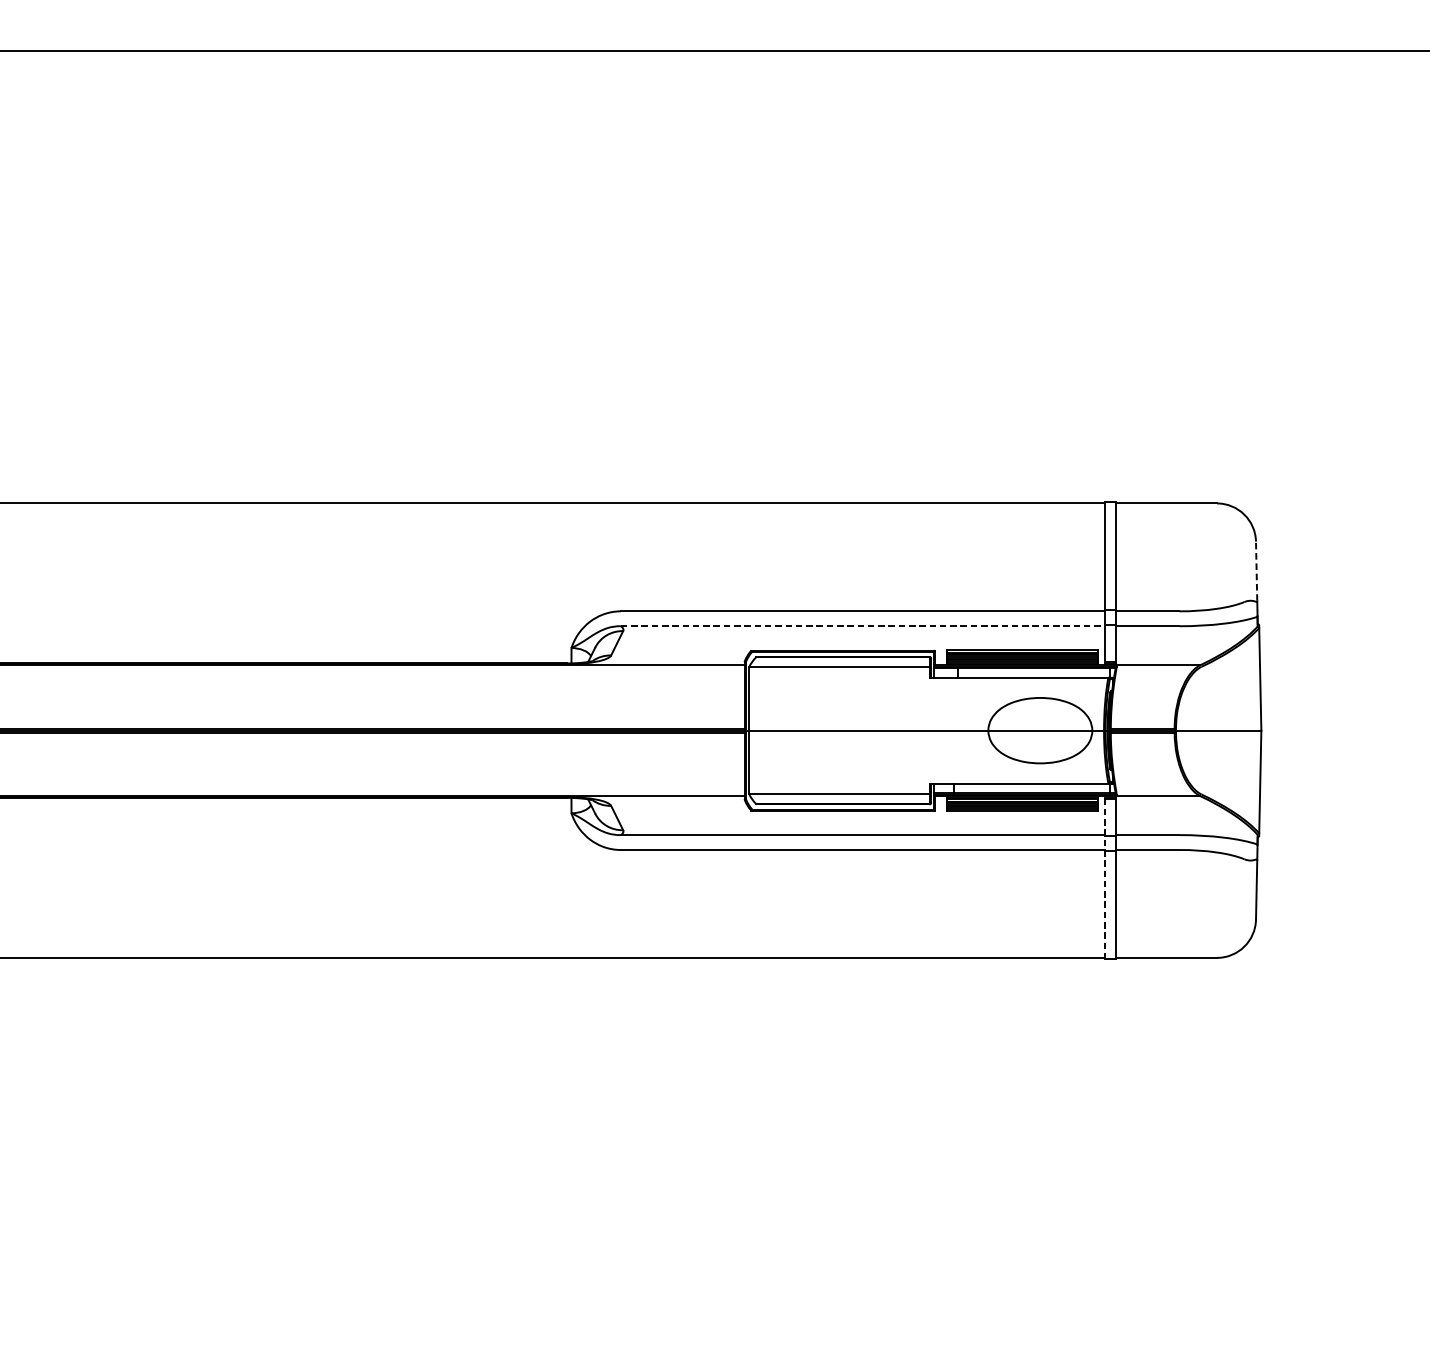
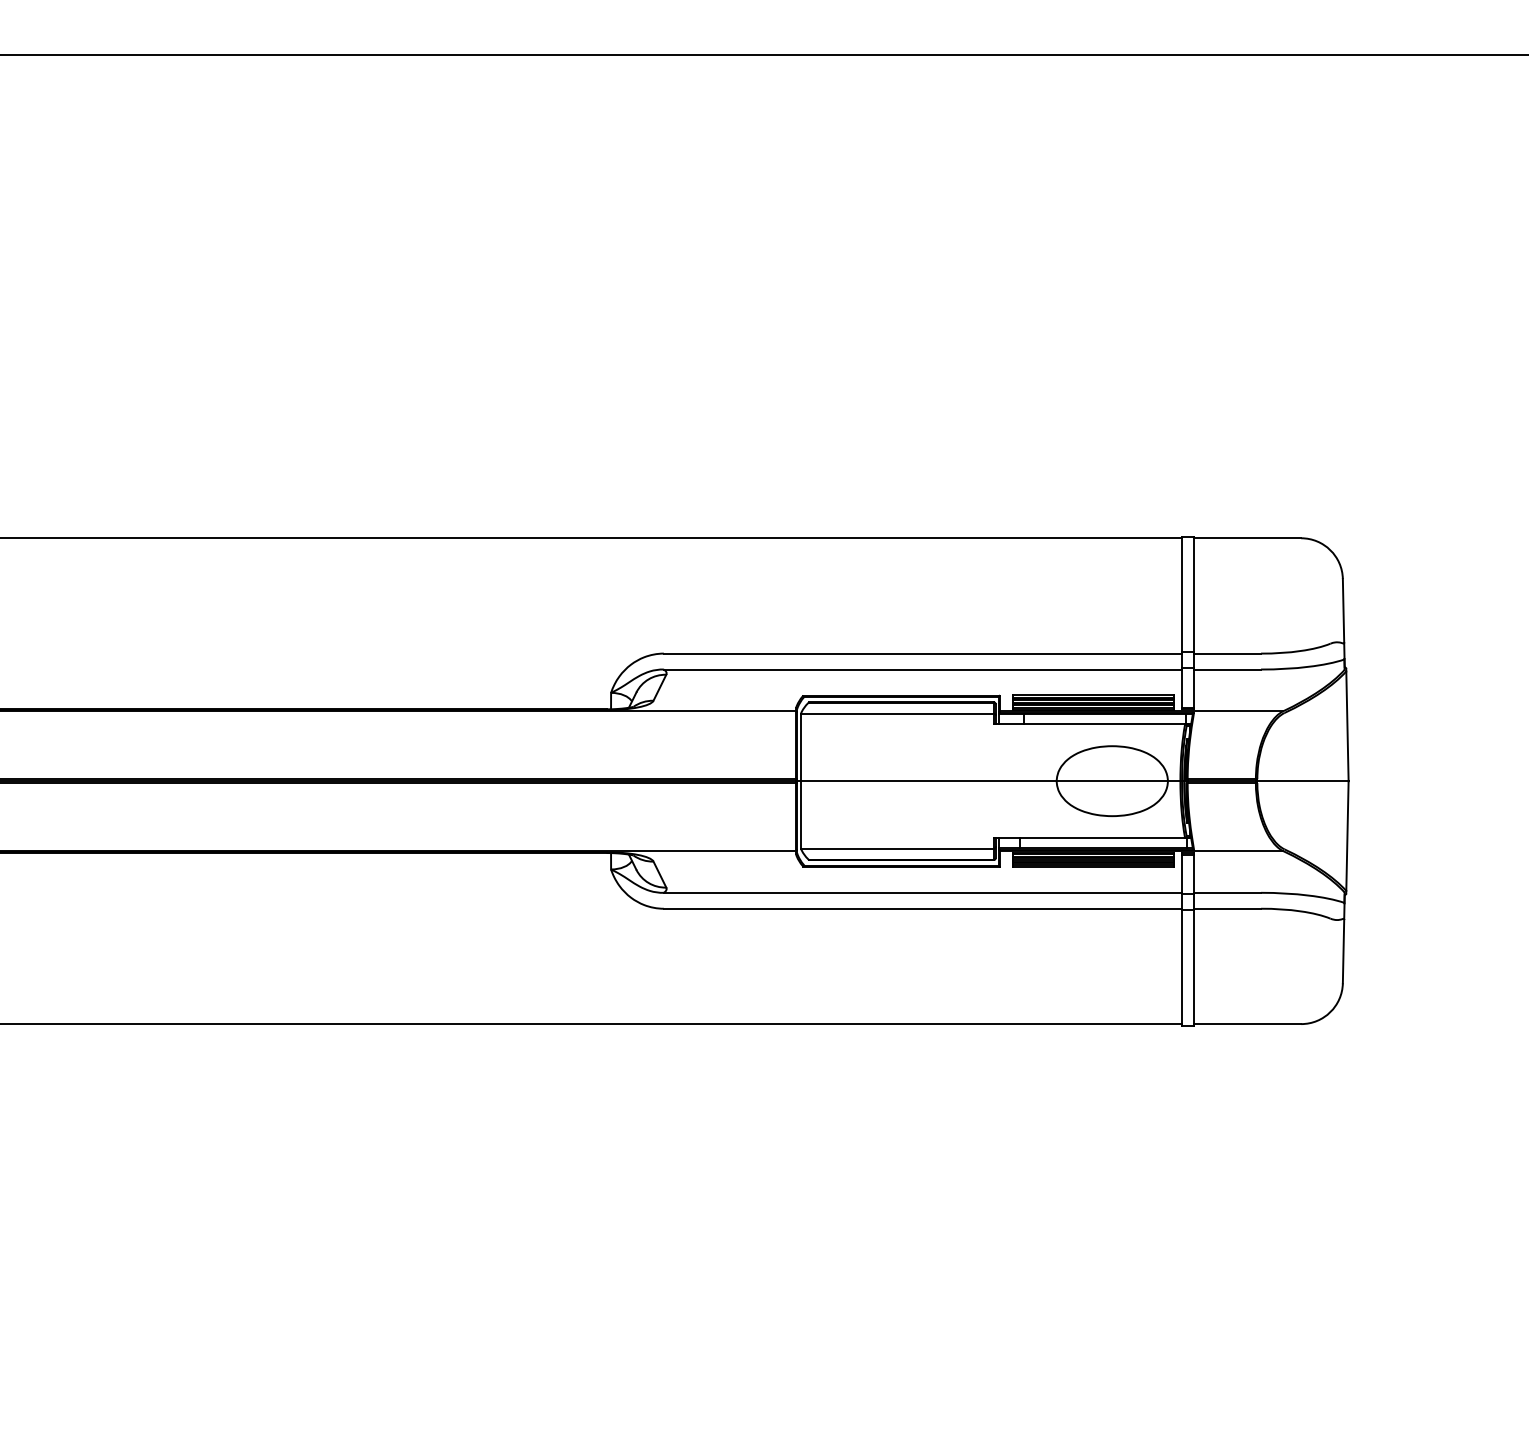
line: (1256, 571) -> (1343, 610), dashed -> solid
line: (862, 626) -> (922, 669), dashed -> solid
line: (1105, 877) -> (1181, 938), dashed -> solid

